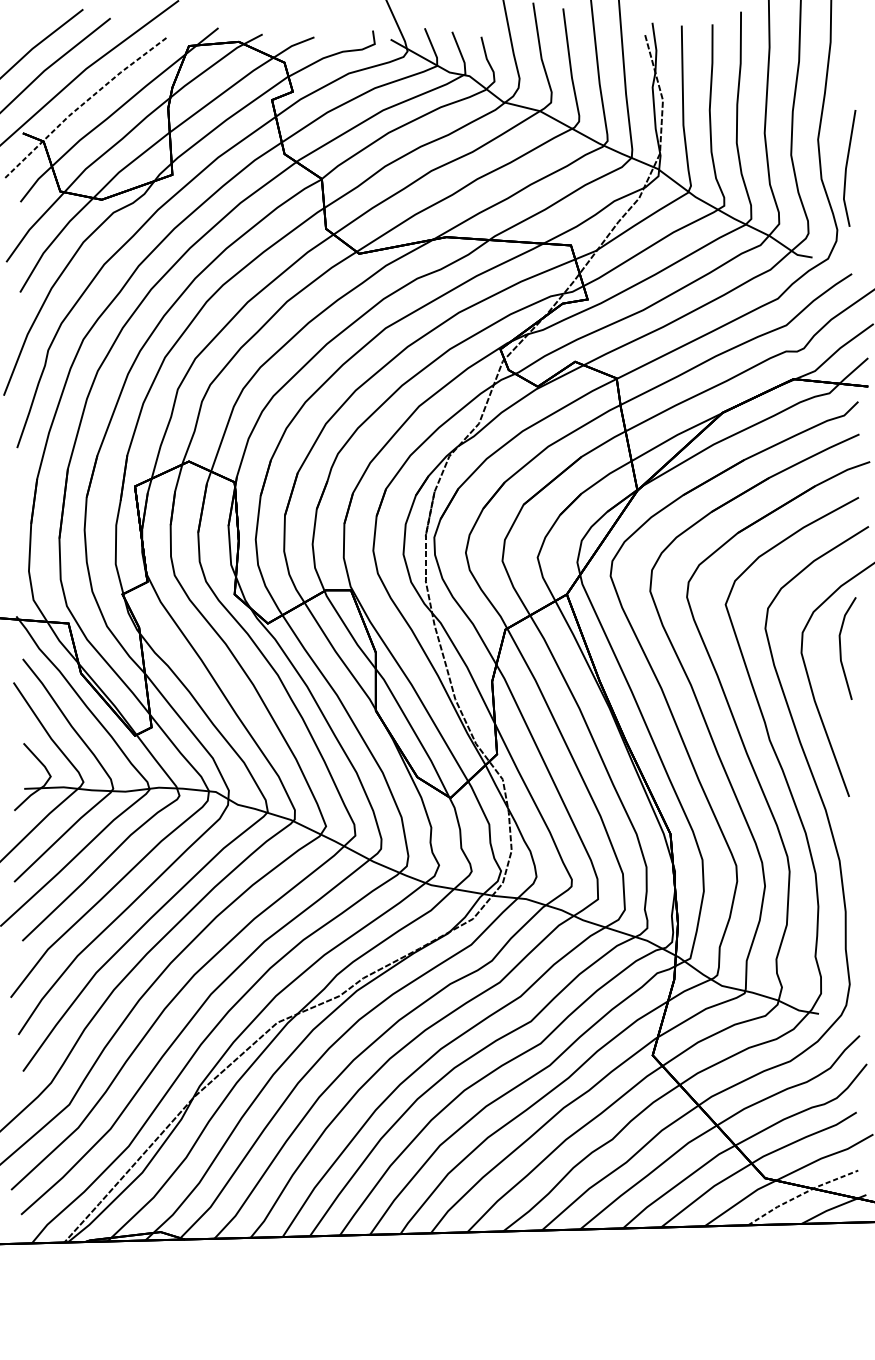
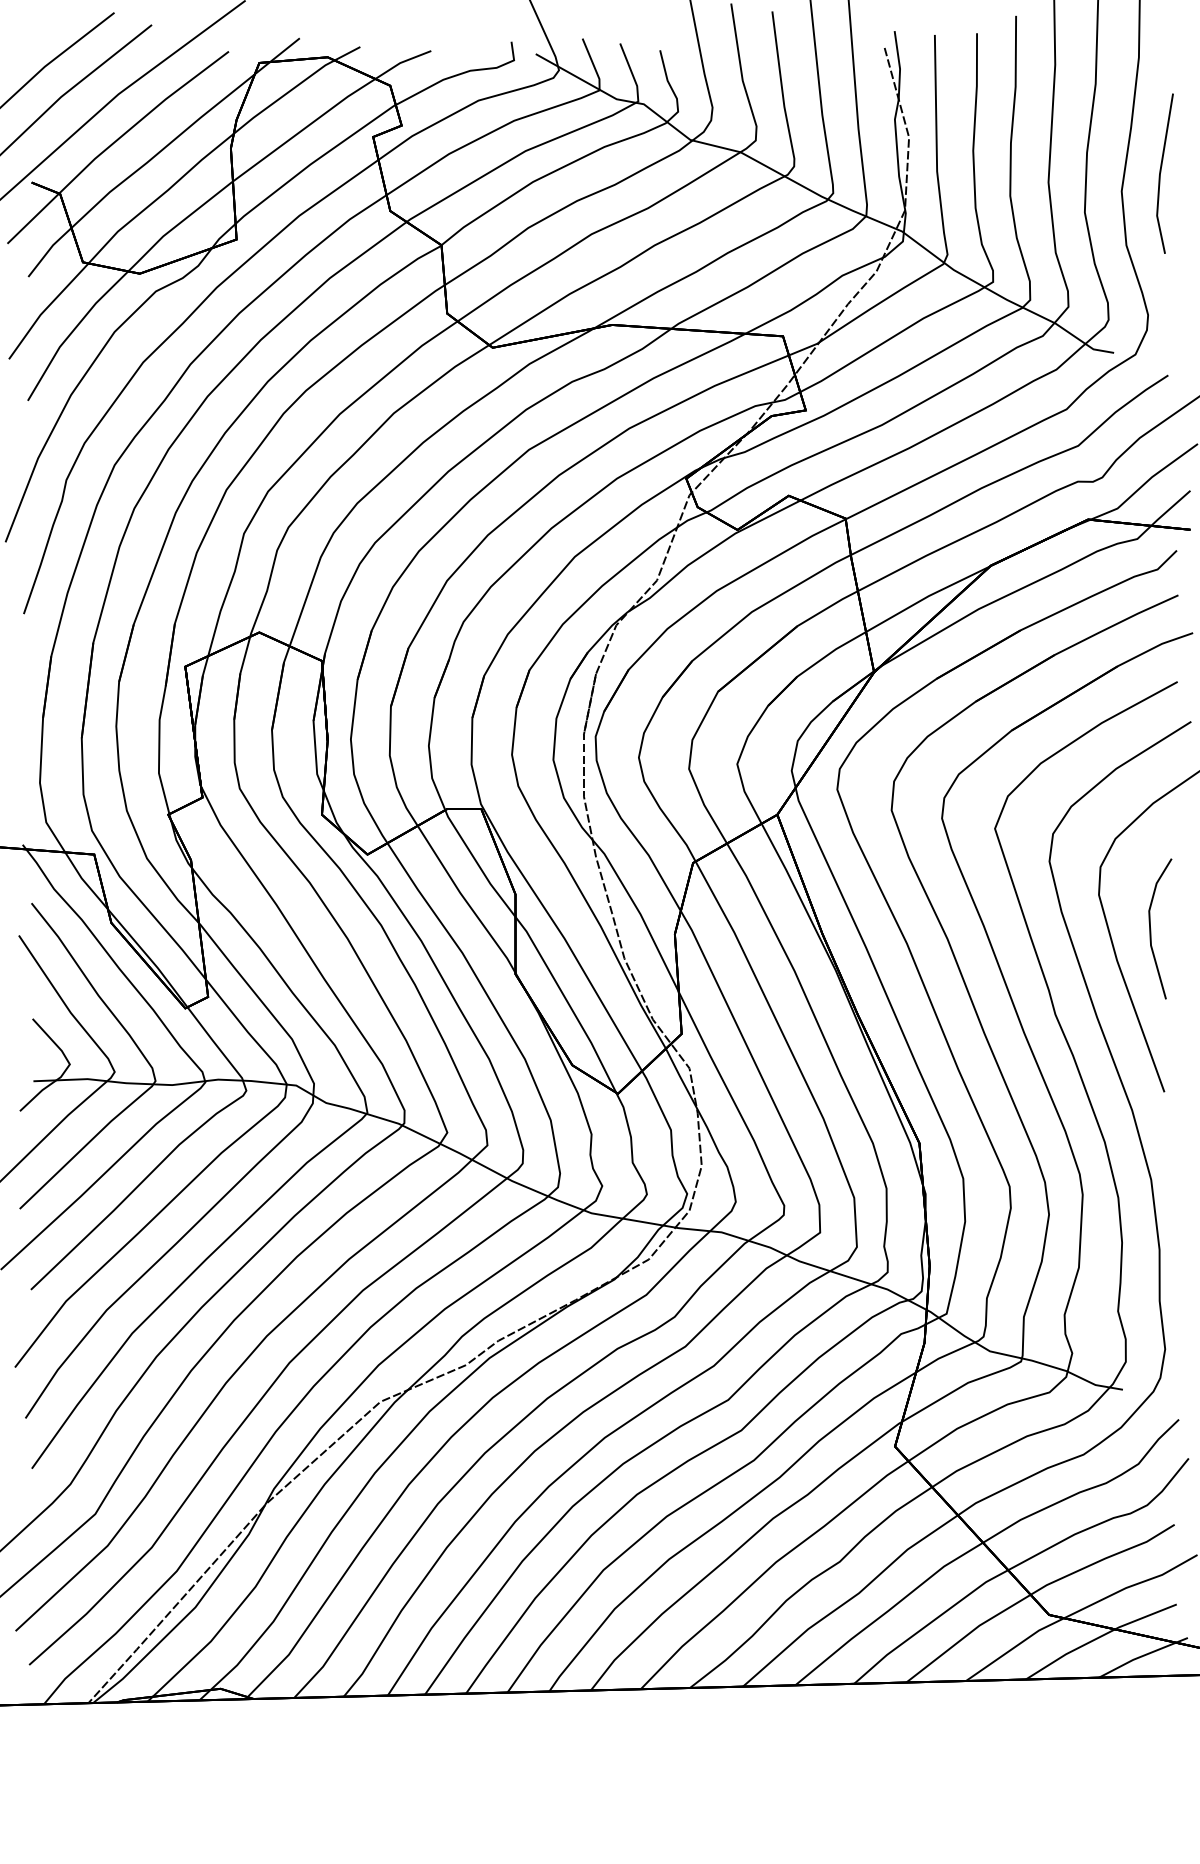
line: (83, 104) -> (114, 142), dashed -> solid
line: (847, 167) -> (1161, 172), moved
line: (841, 648) -> (1151, 929), moved
line: (801, 1194) -> (1098, 1637), dashed -> solid

